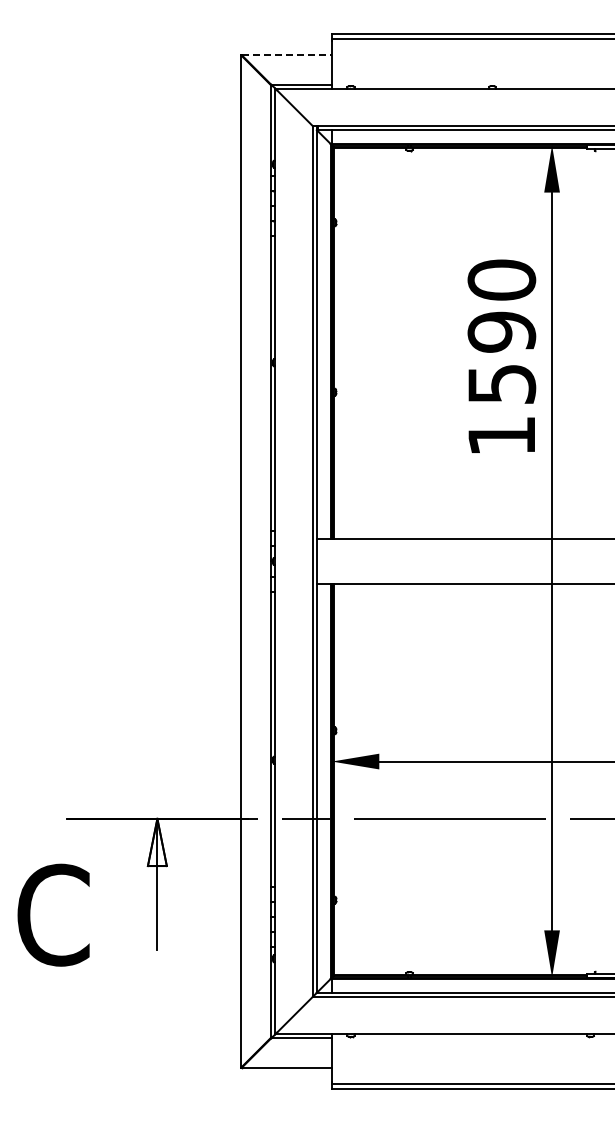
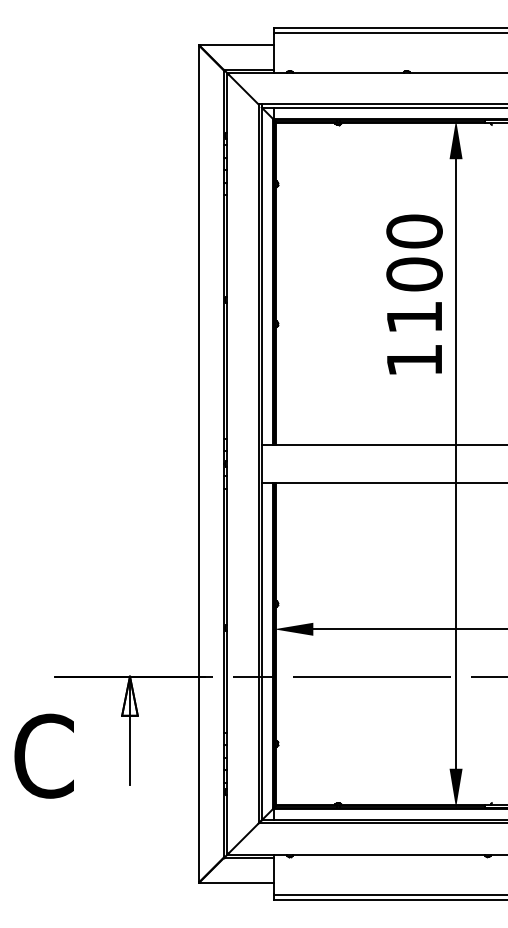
line: (287, 54) -> (237, 45), dashed -> solid
text: (501, 357) -> (414, 295), 1590 -> 1100

